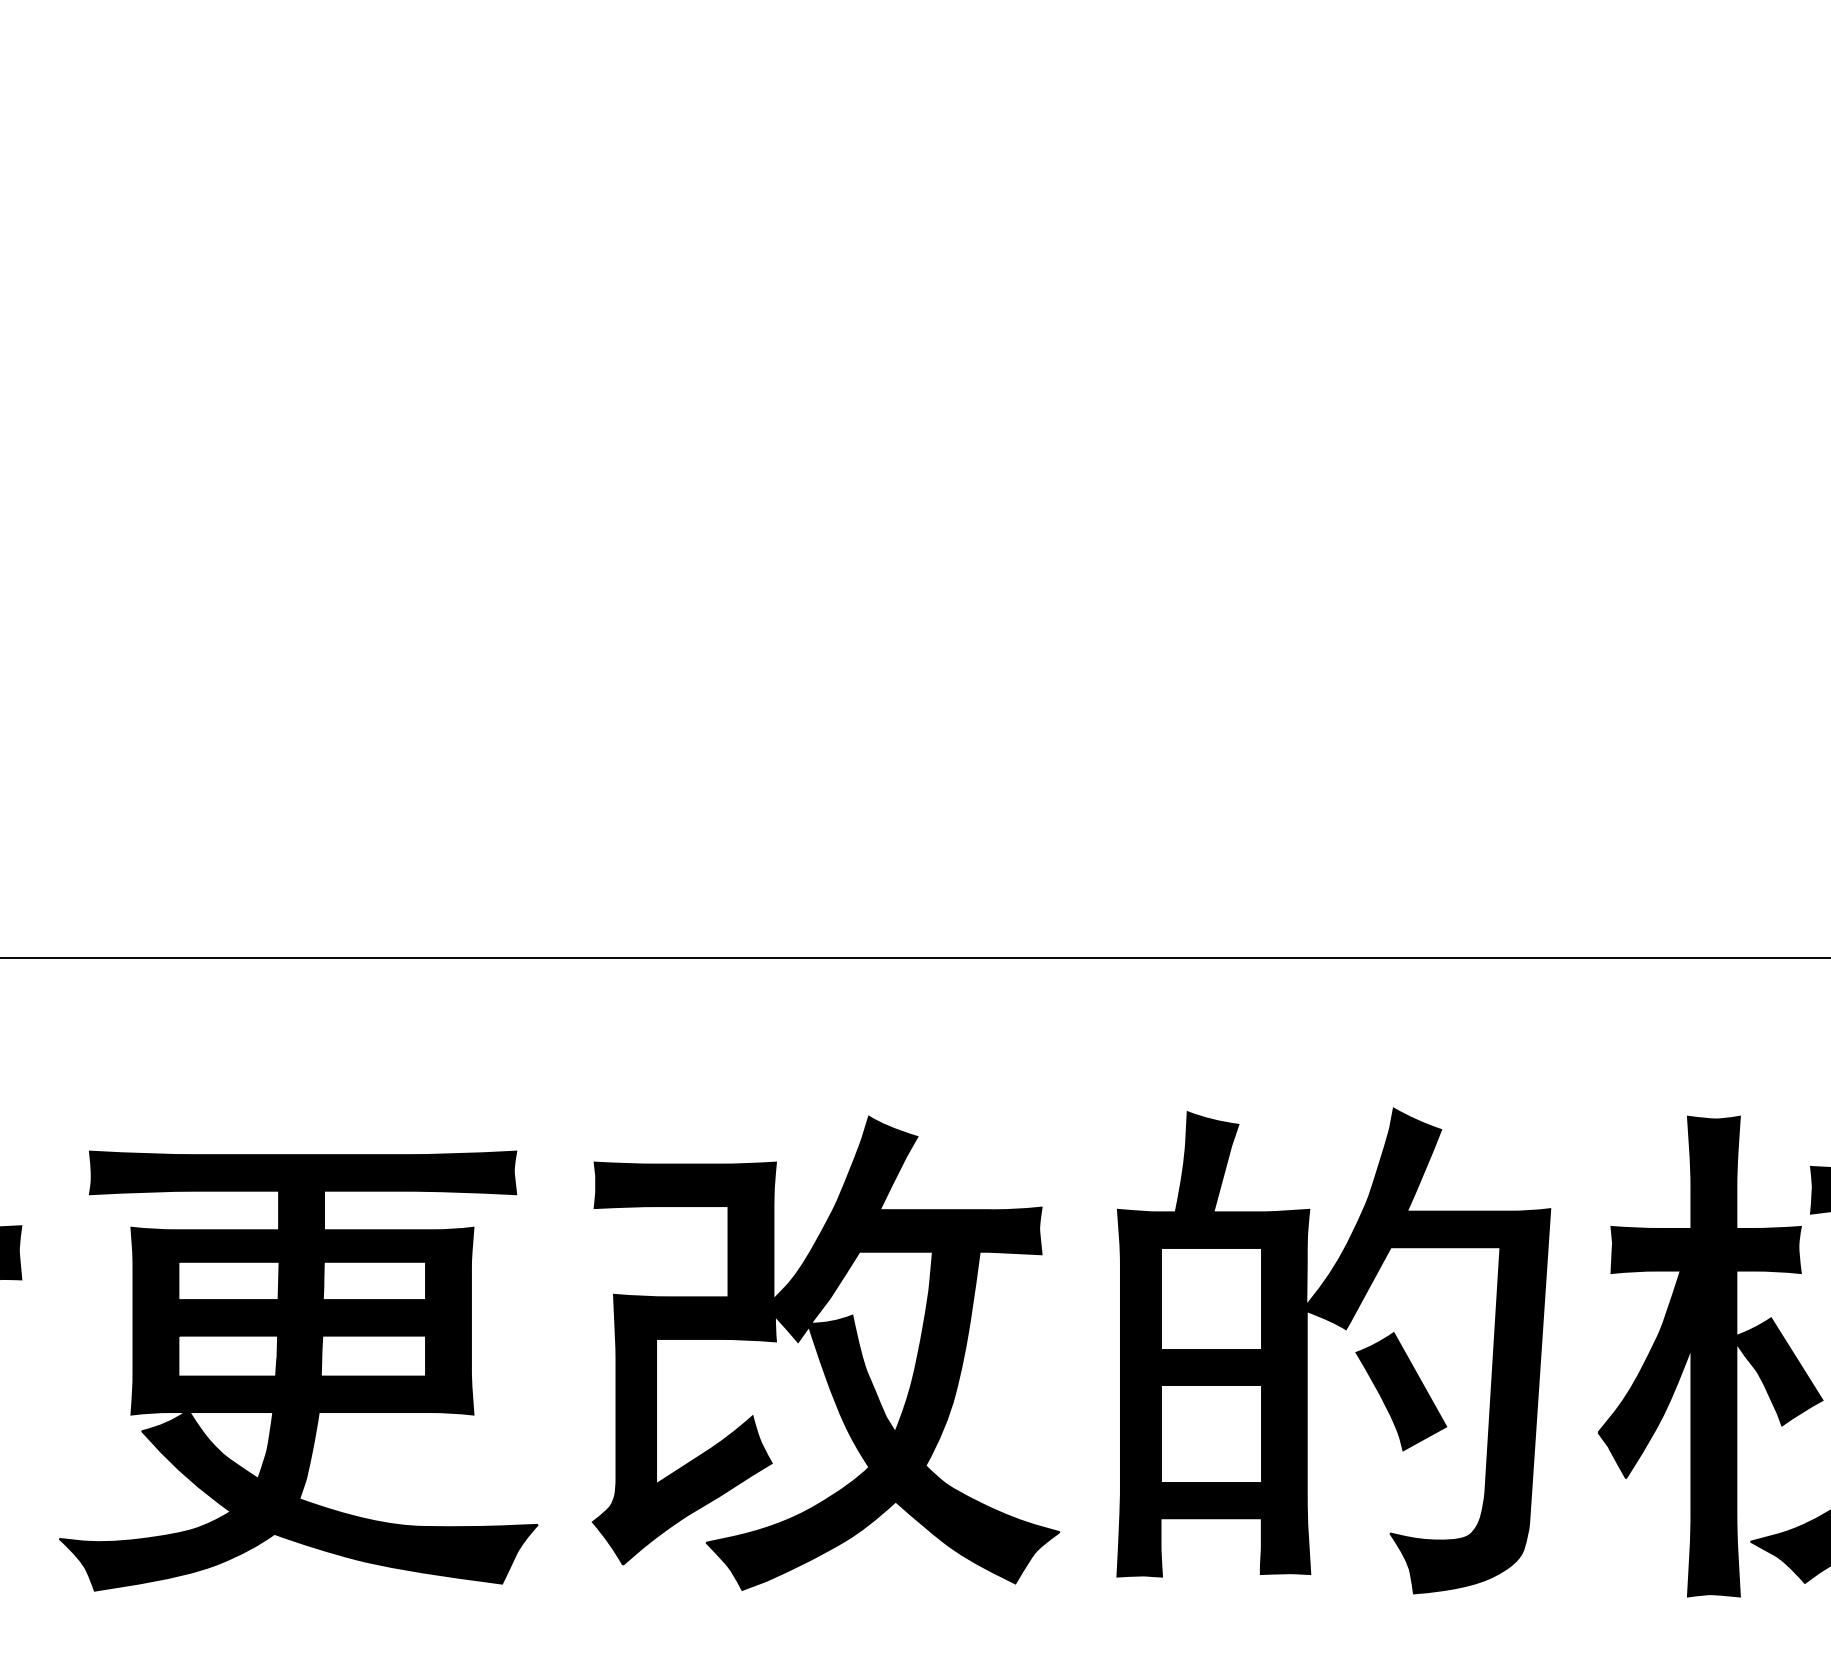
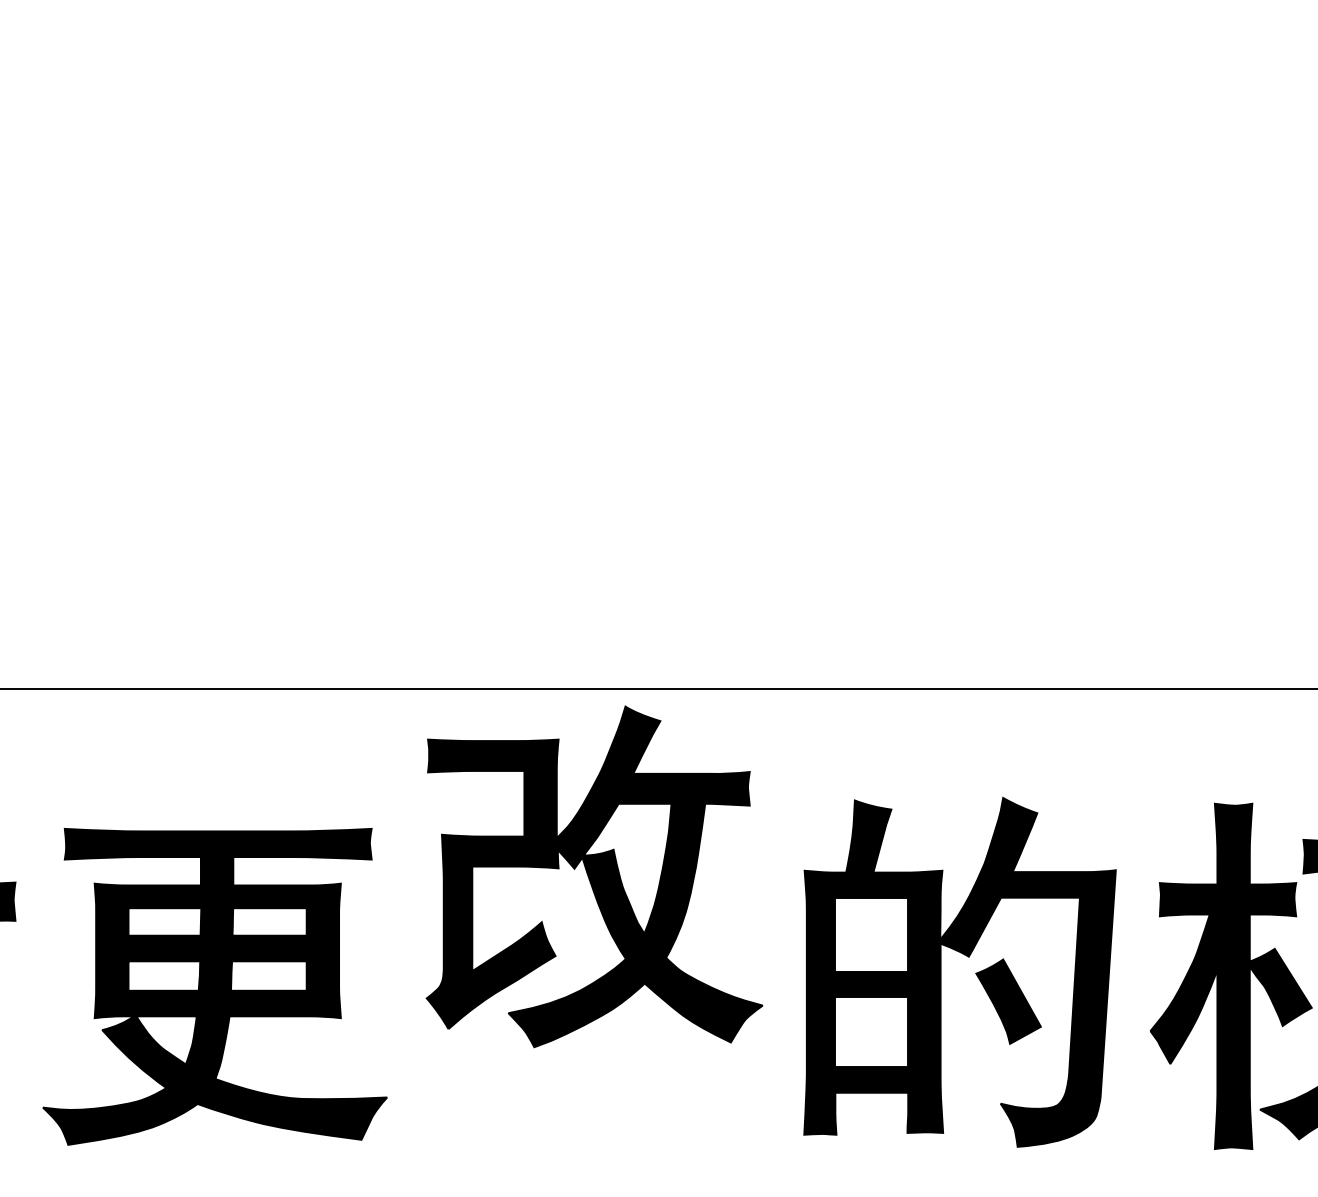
part: (825, 1352) -> (594, 876), moved

